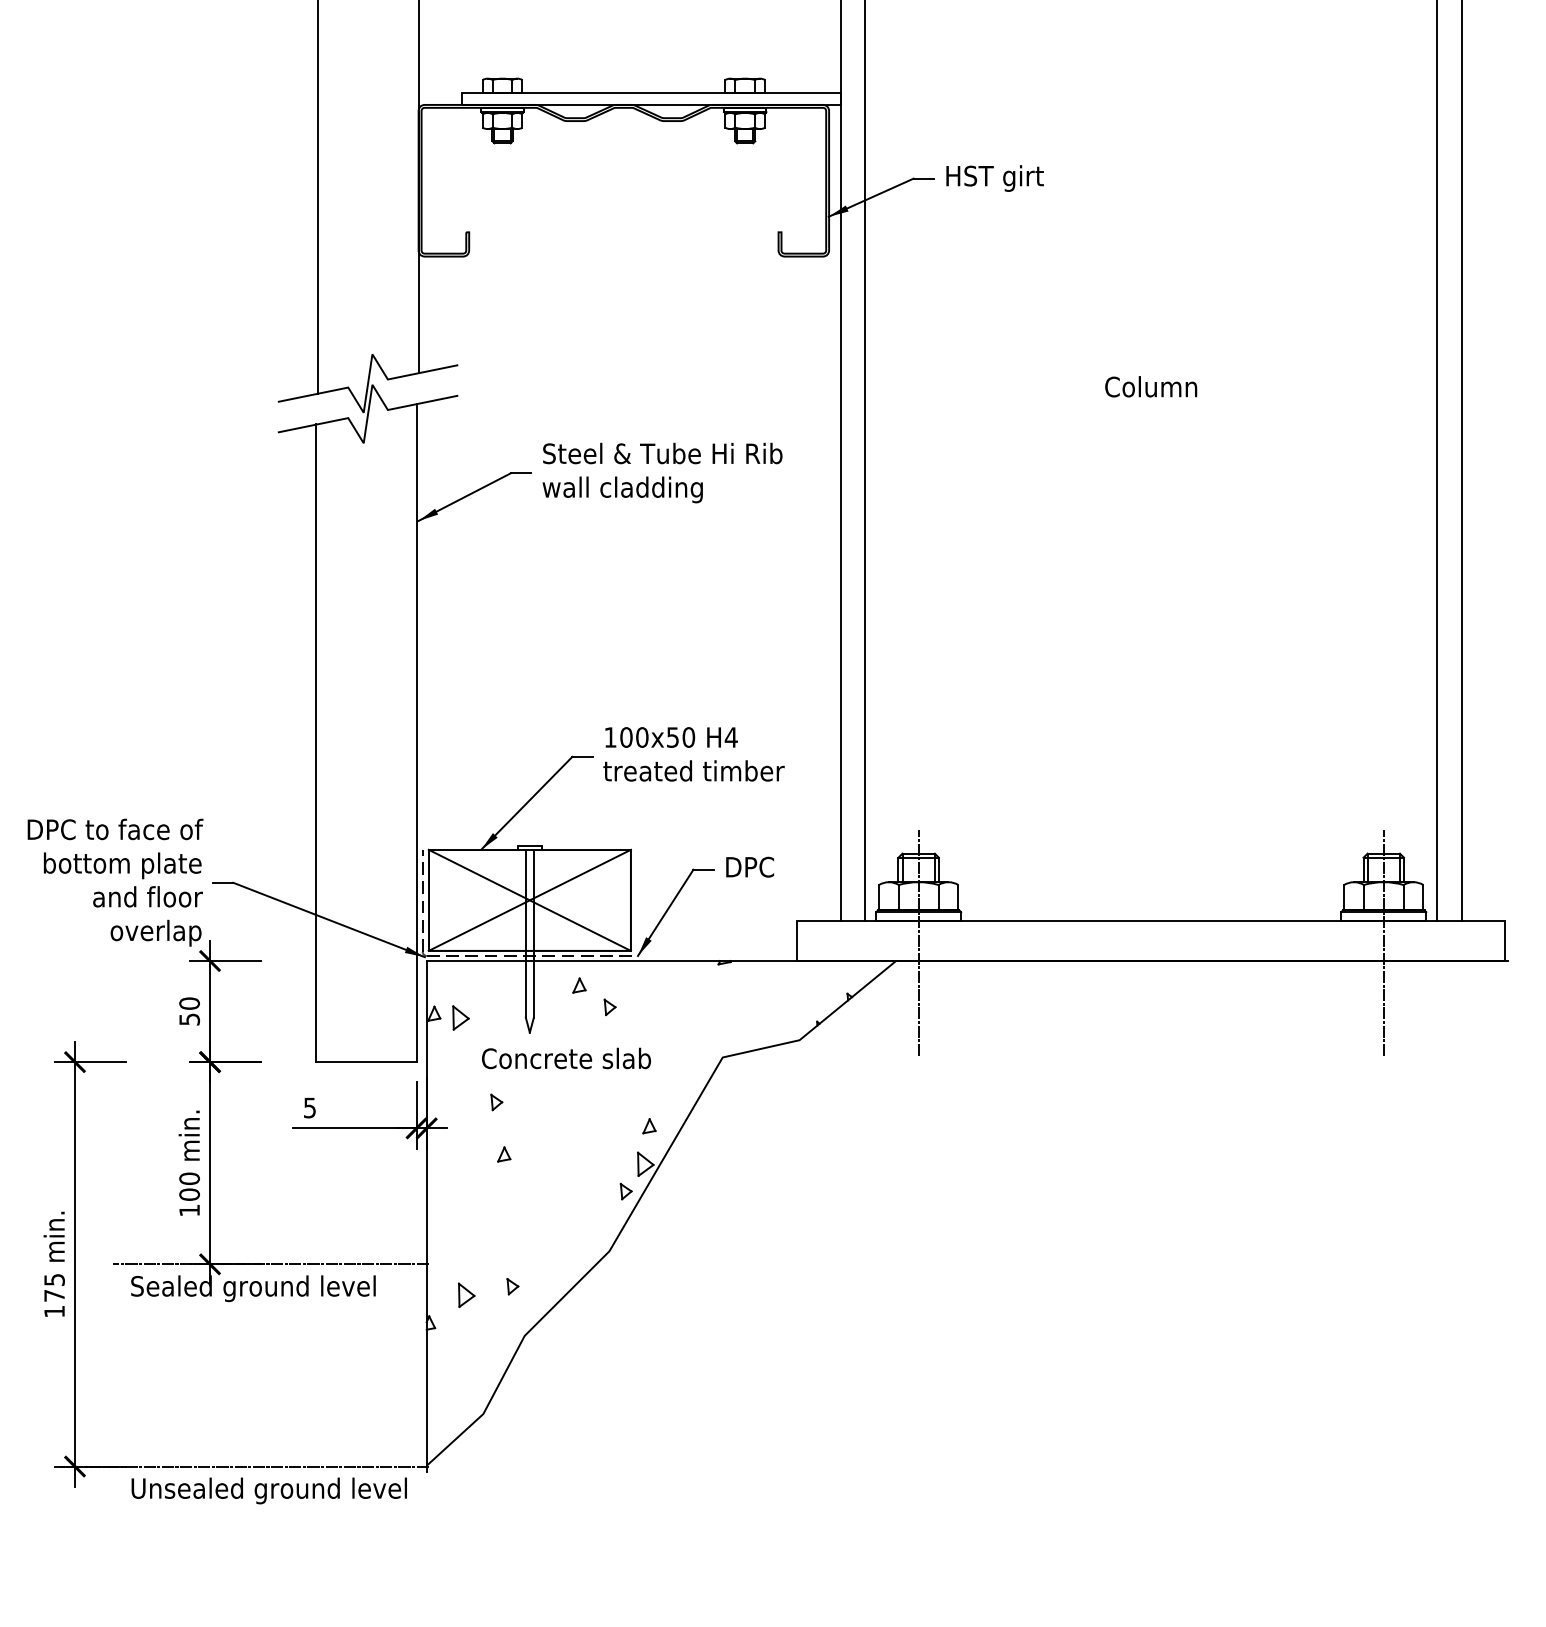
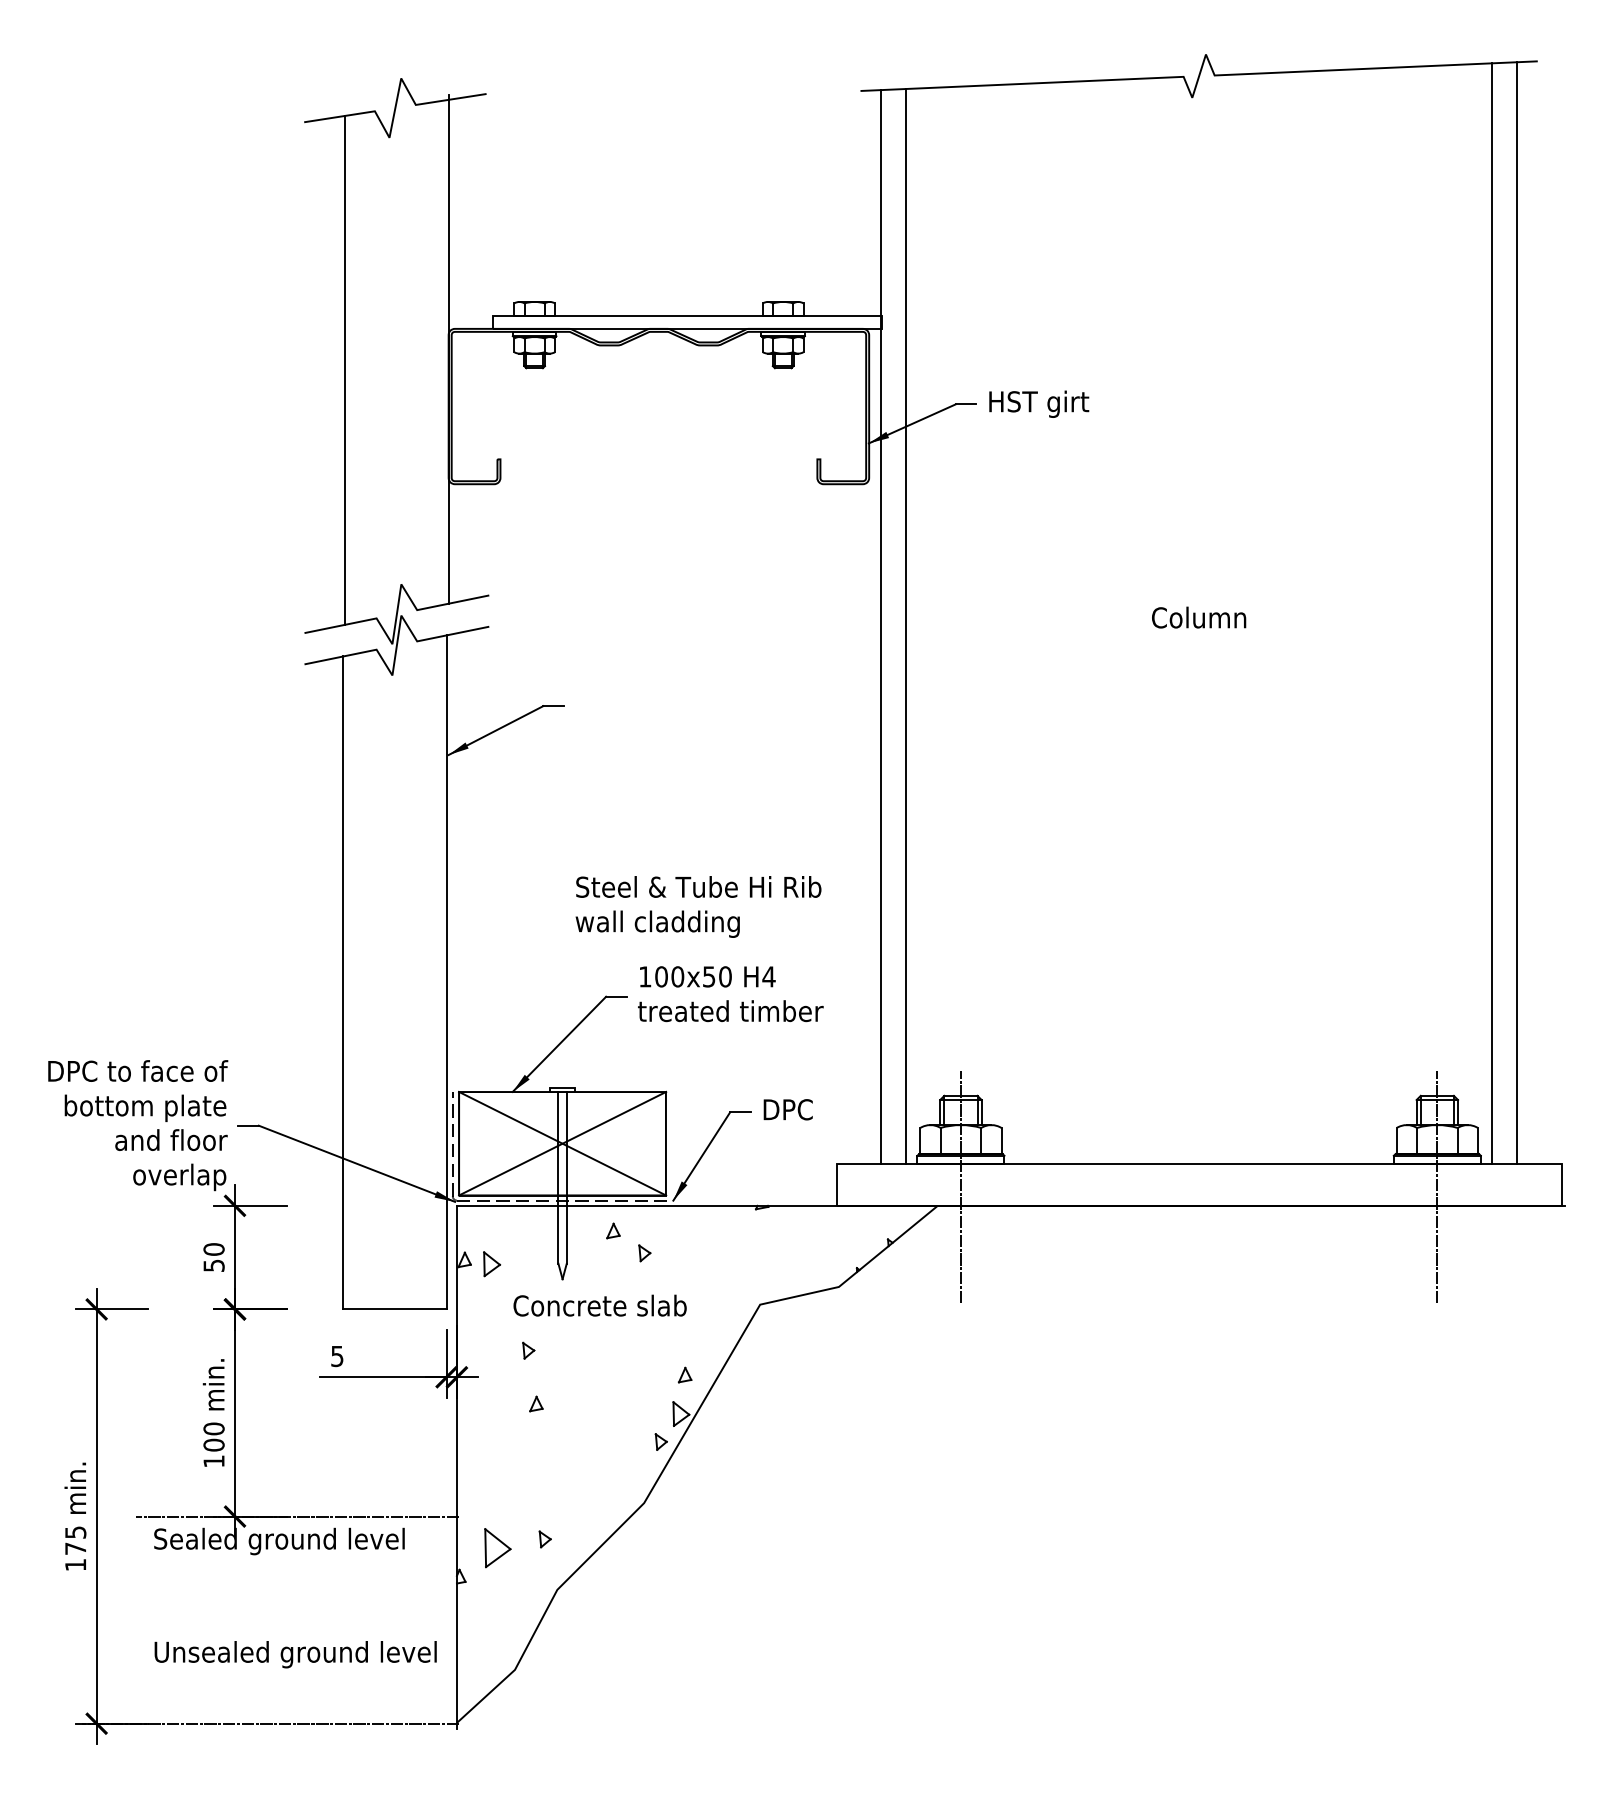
text: (662, 472) -> (698, 906), moved
part: (466, 1295) -> (497, 1548), size x1.6
text: (269, 1490) -> (295, 1654), moved

